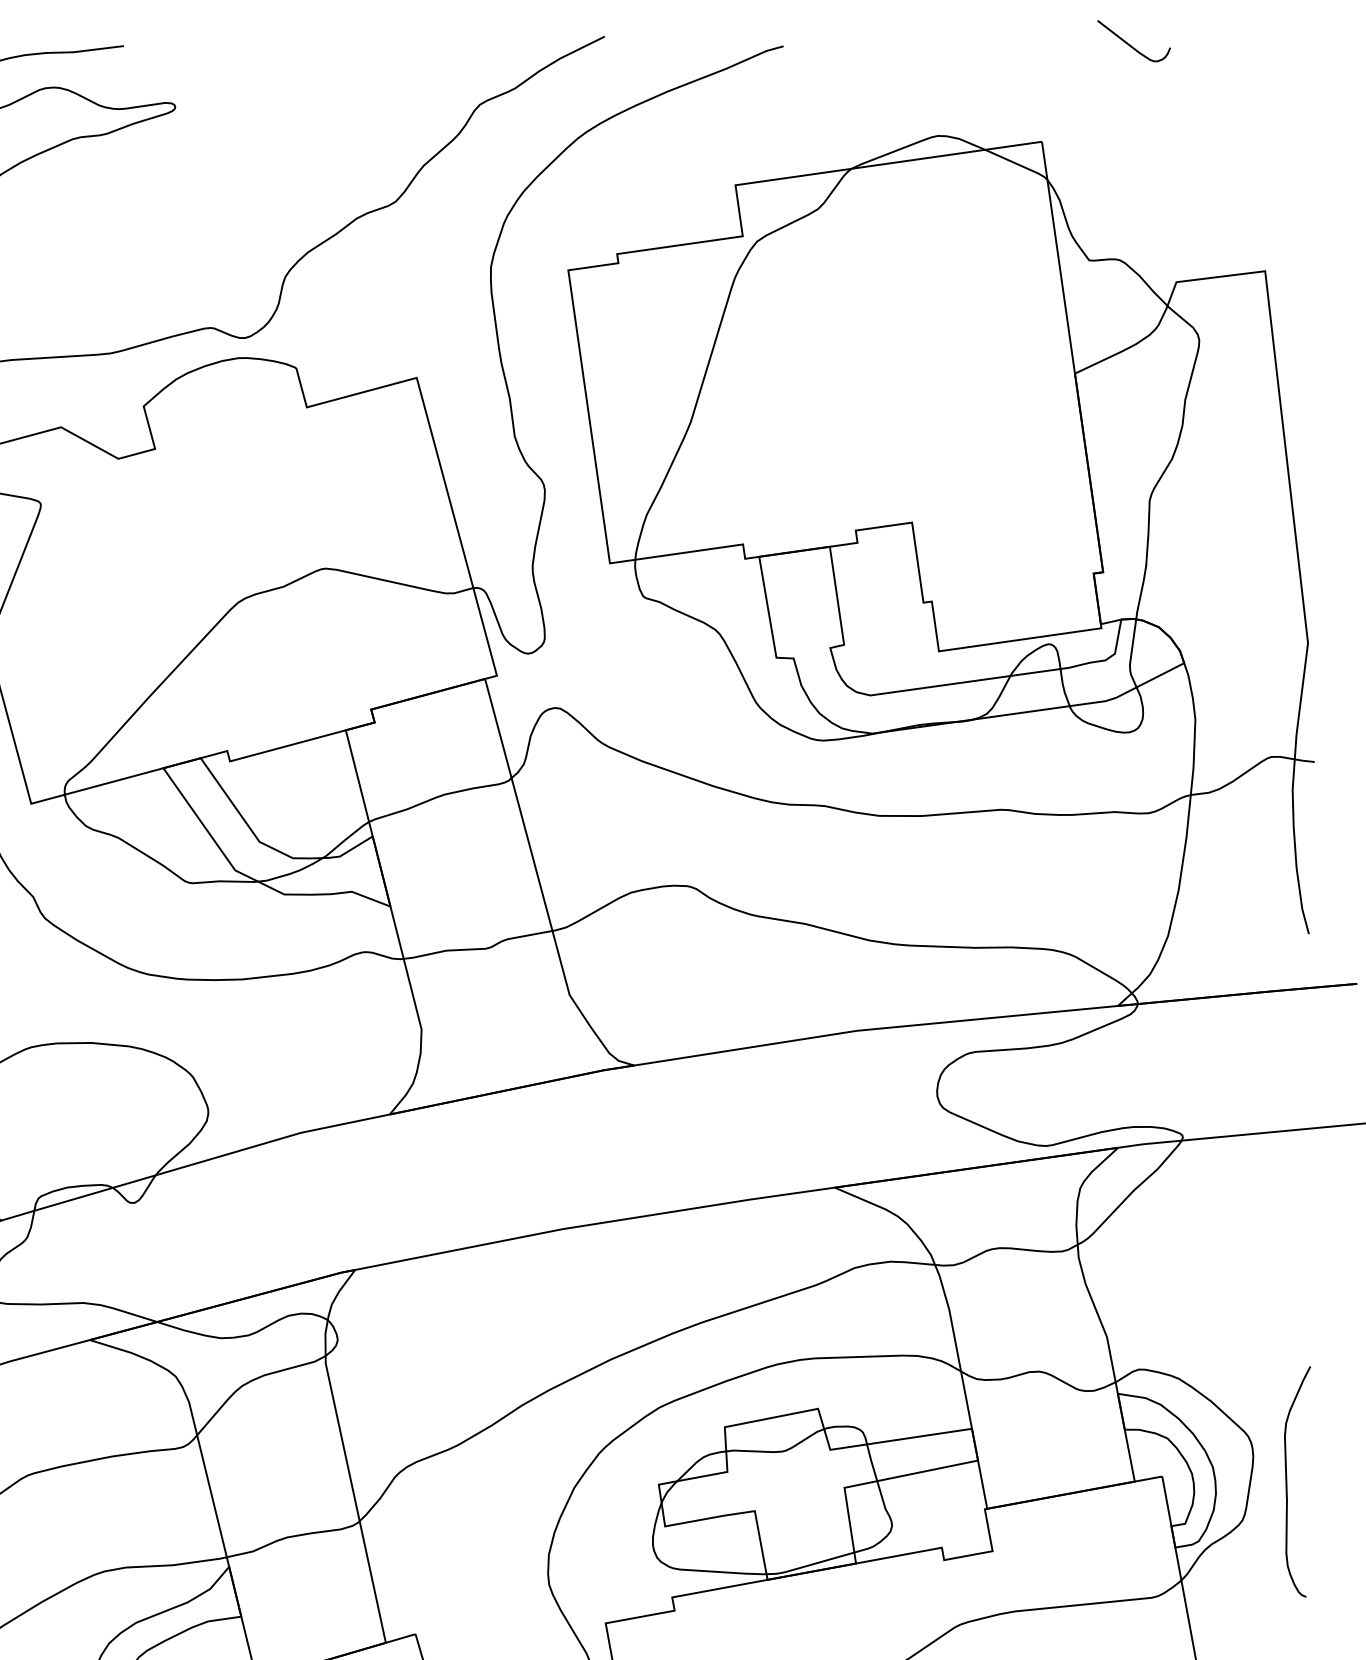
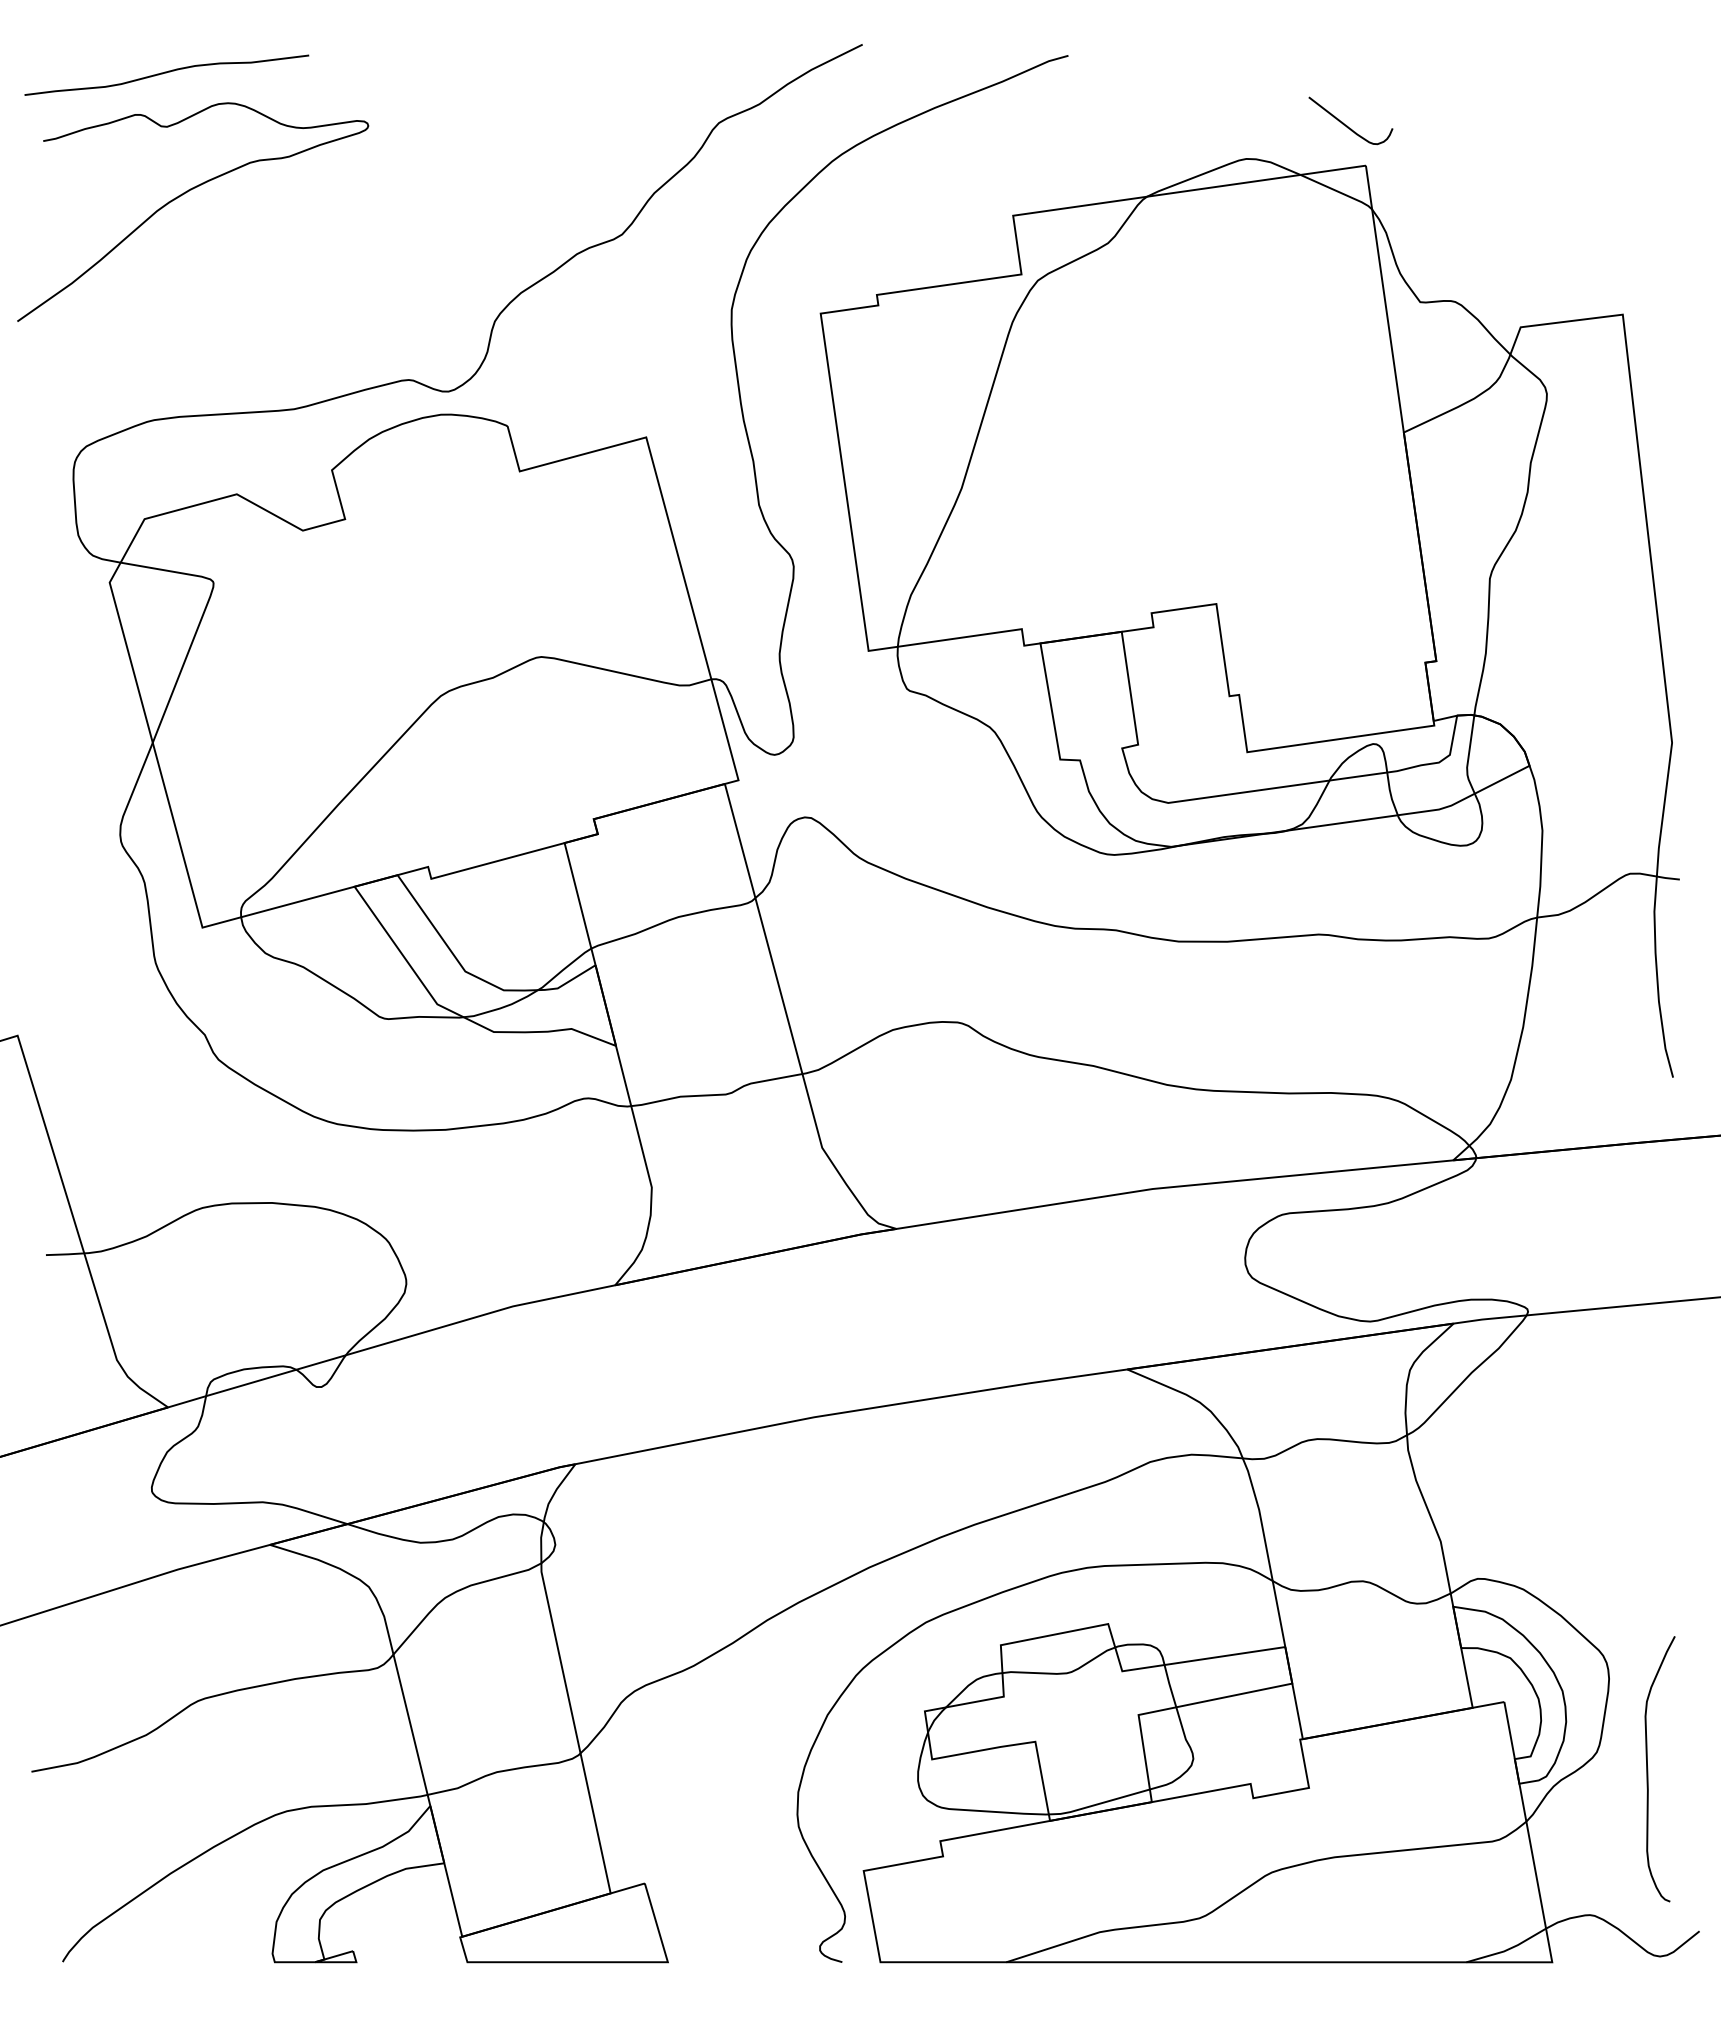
curve: (1131, 45) -> (1347, 125), moved
curve: (1287, 1482) -> (1648, 1769), moved

